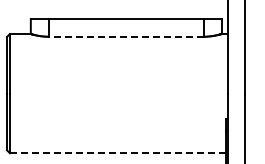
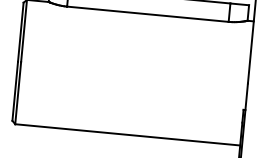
line: (126, 36) -> (148, 14), dashed -> solid
line: (117, 153) -> (127, 135), dashed -> solid

